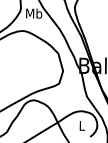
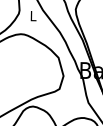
text: (34, 13) -> (33, 15), Mb -> L

